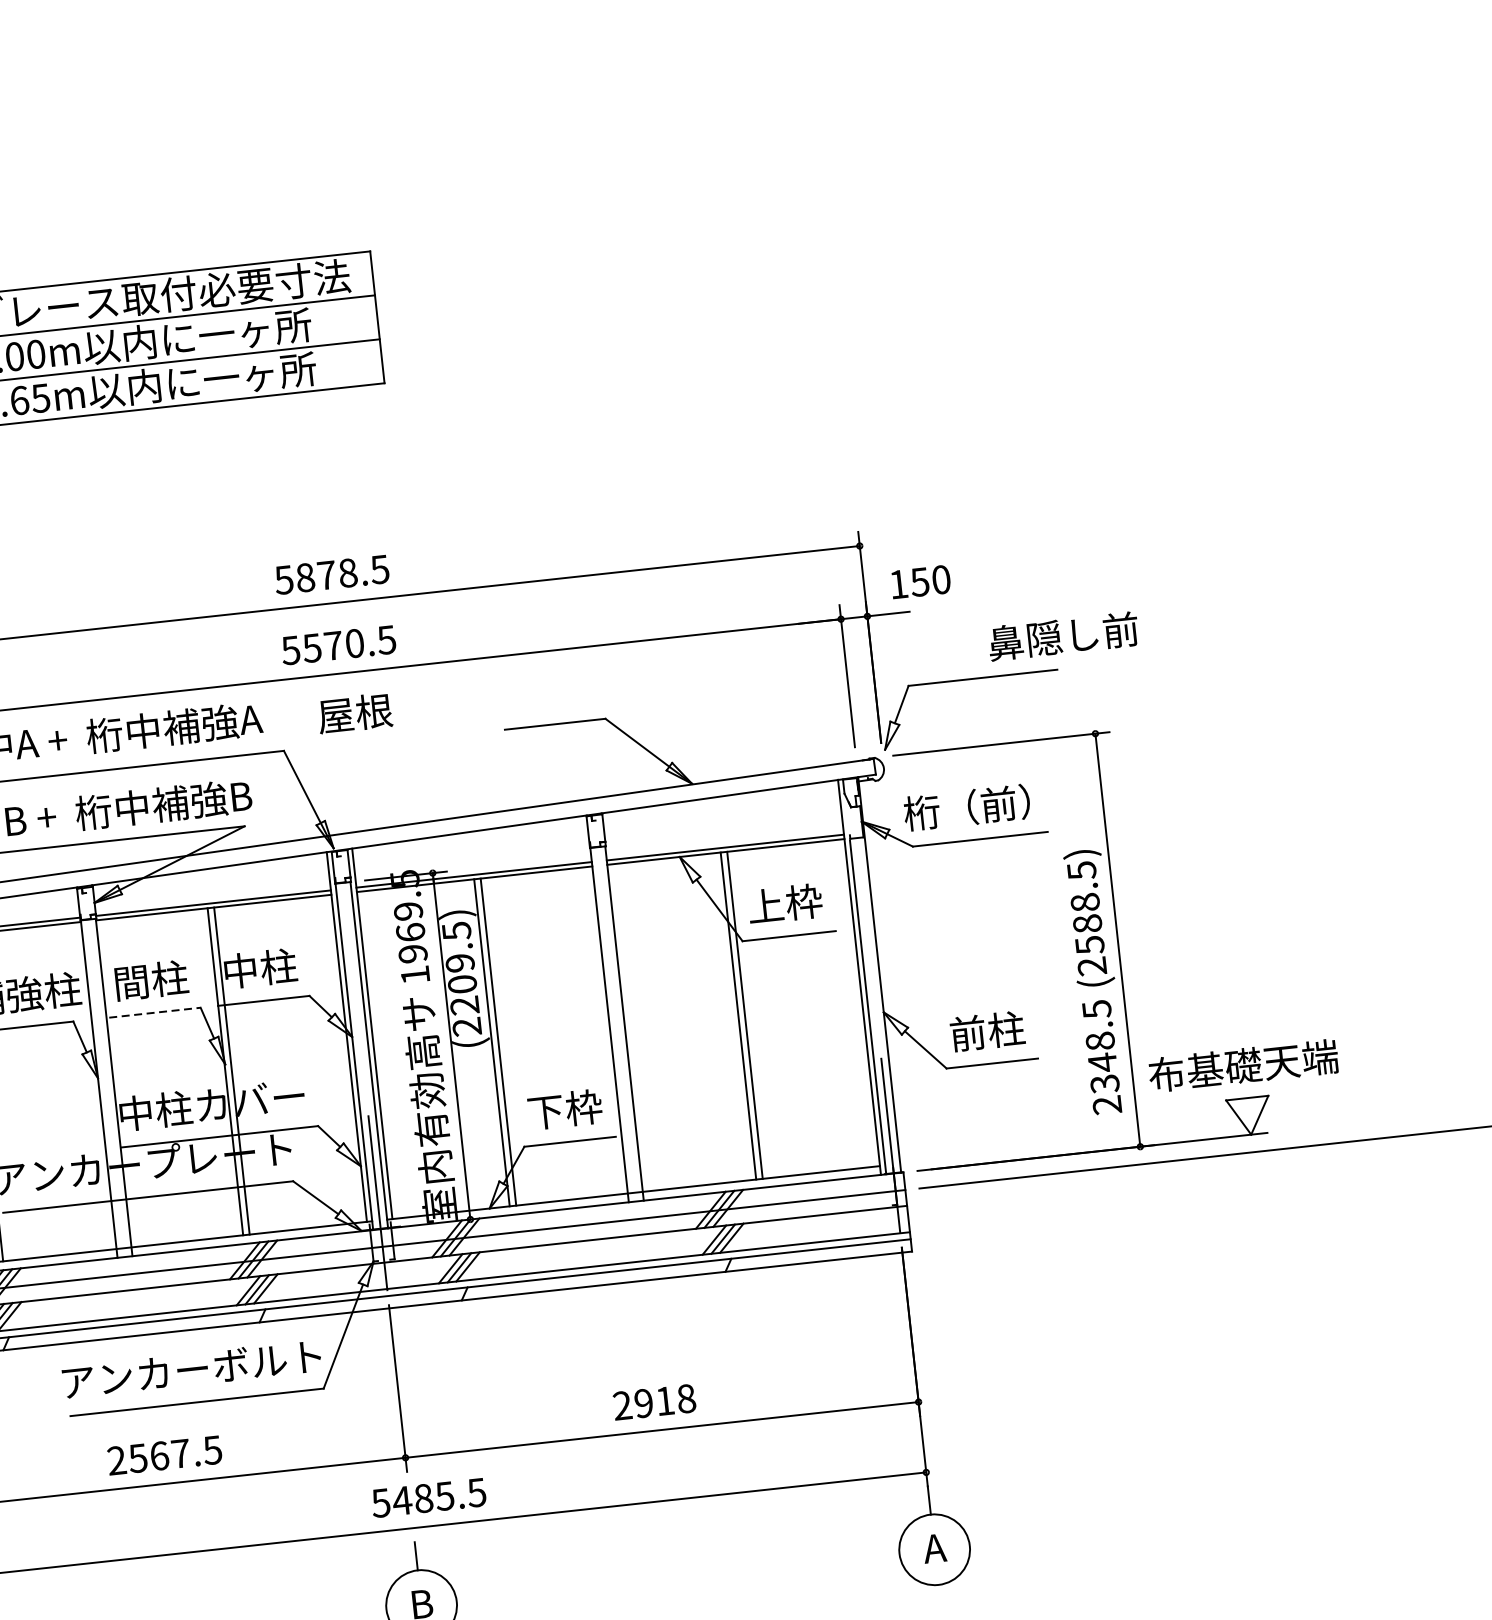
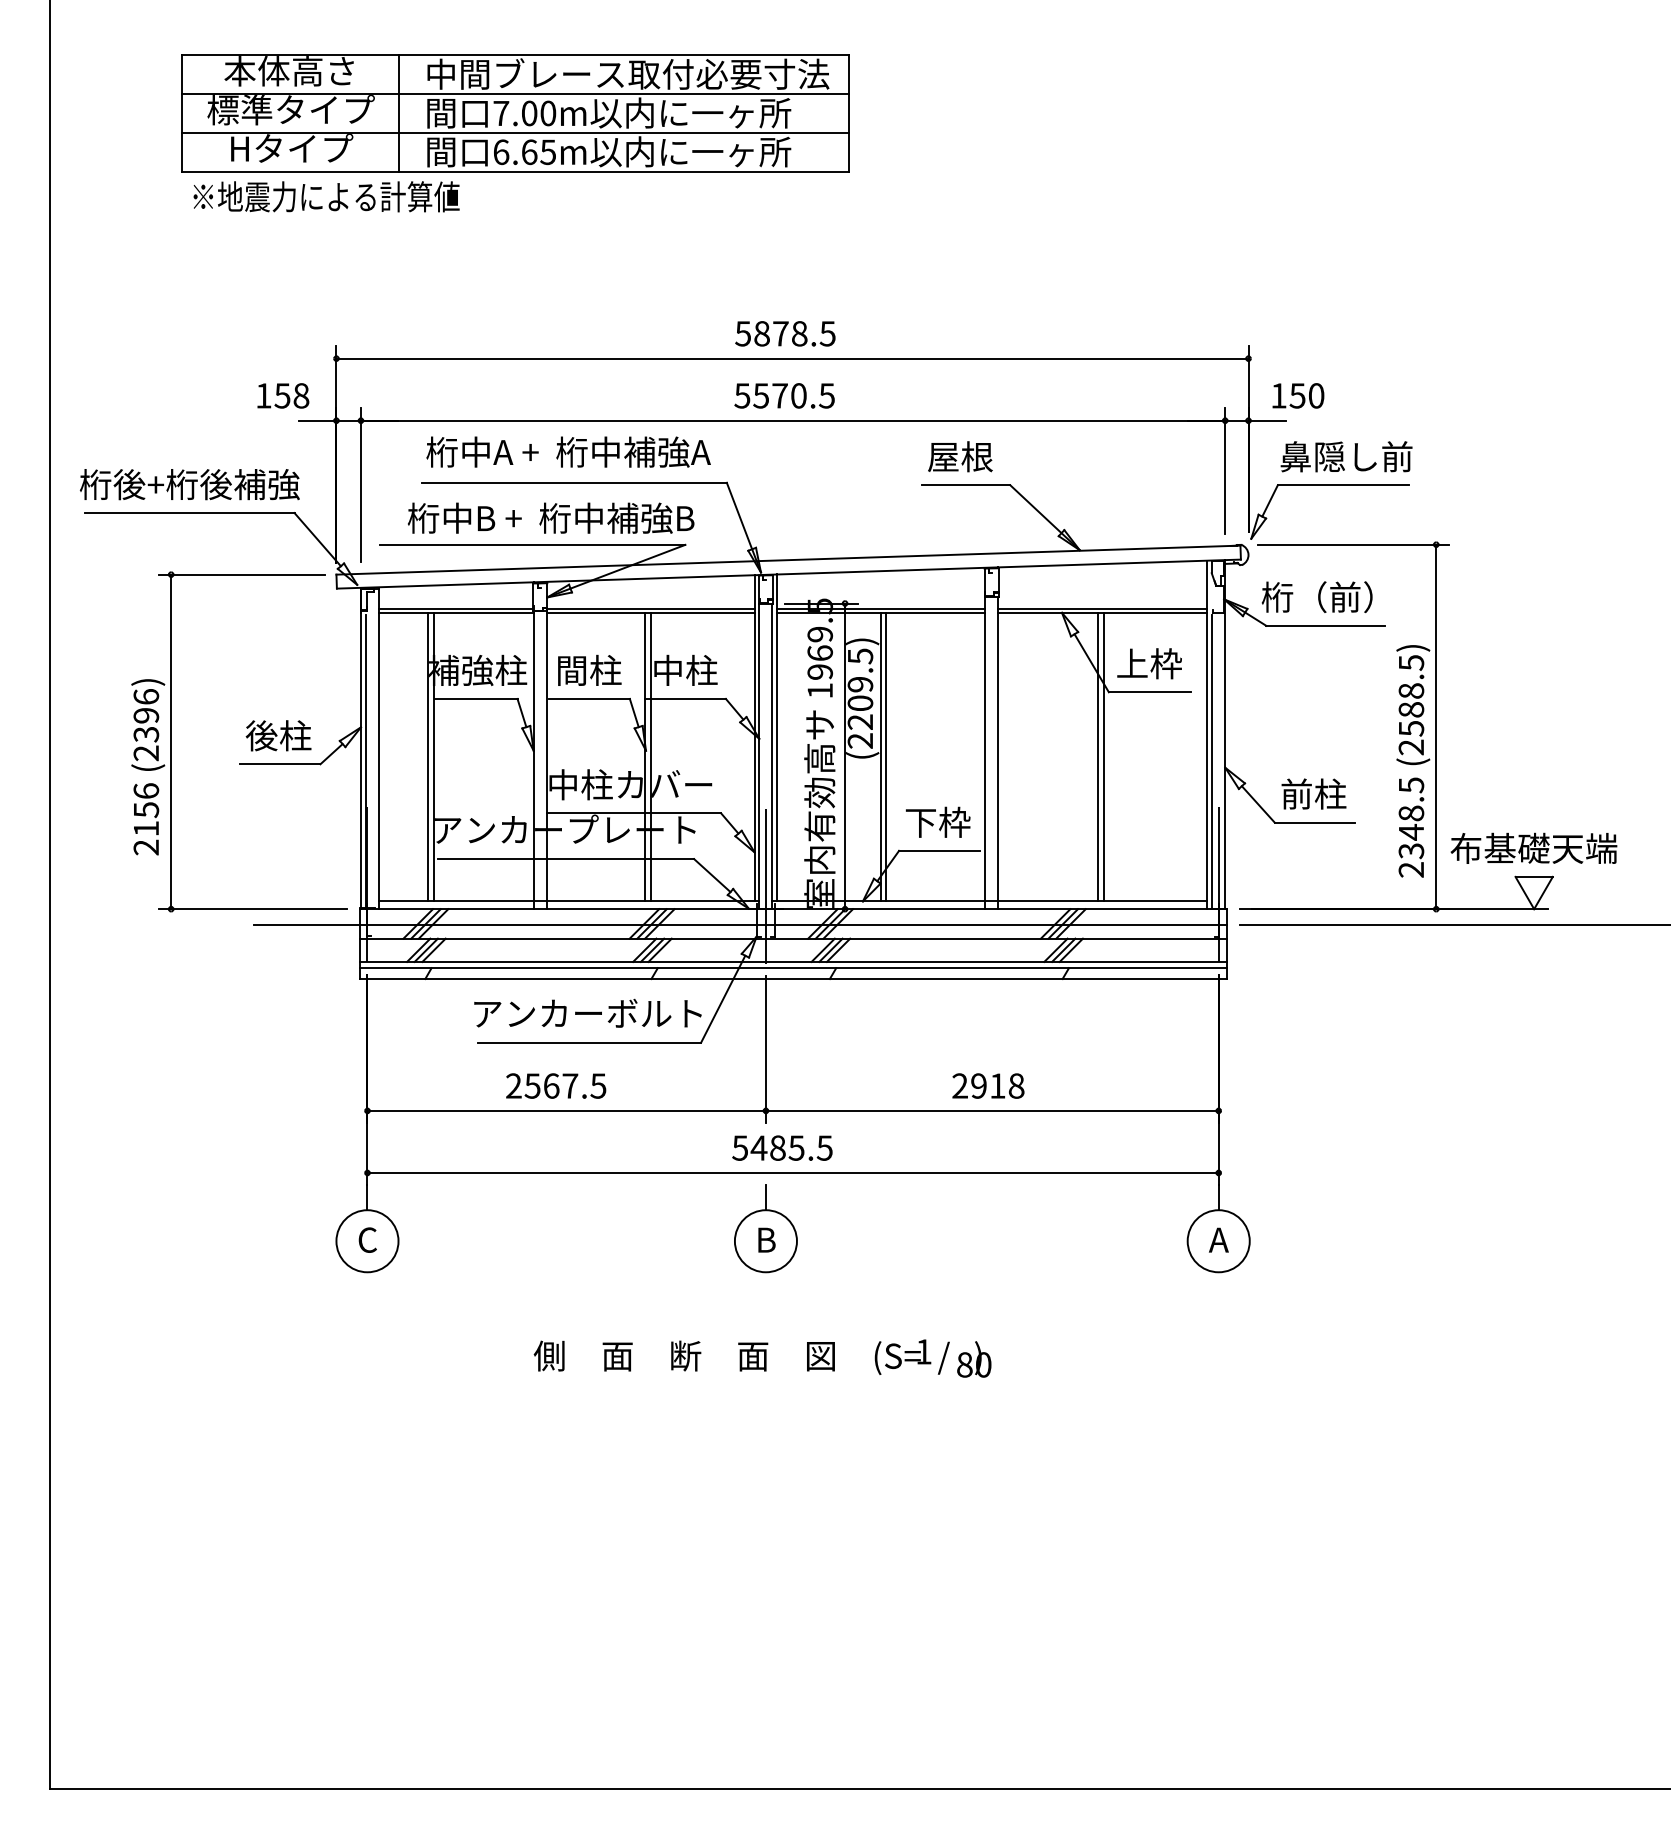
text: (1063, 636) -> (1346, 456), moved
text: (355, 713) -> (960, 456), moved
line: (155, 1012) -> (590, 698), dashed -> solid

